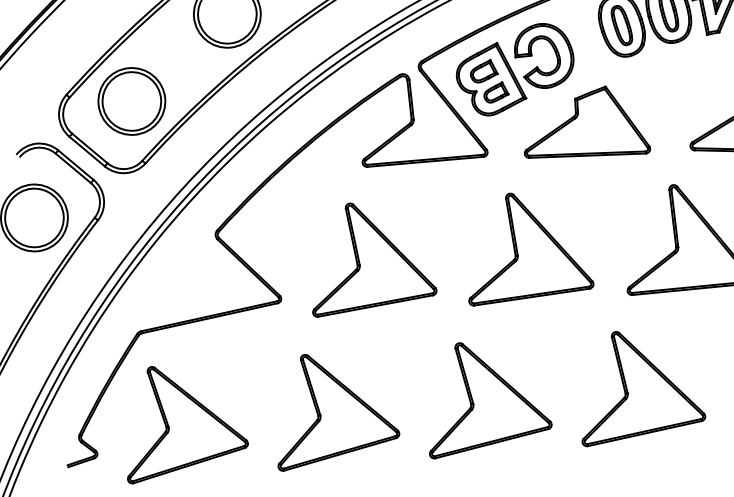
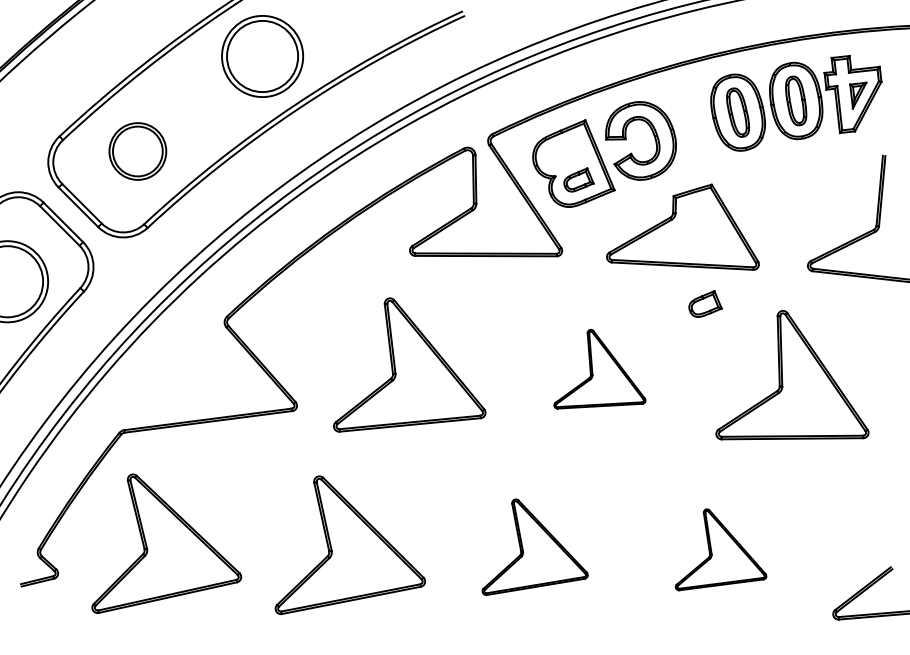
part: (483, 70) -> (705, 303), moved
part: (131, 101) -> (137, 151), size x0.7
part: (526, 245) -> (599, 368), size x0.6
part: (639, 385) -> (720, 549), size x0.6
part: (487, 397) -> (535, 547), size x0.7

